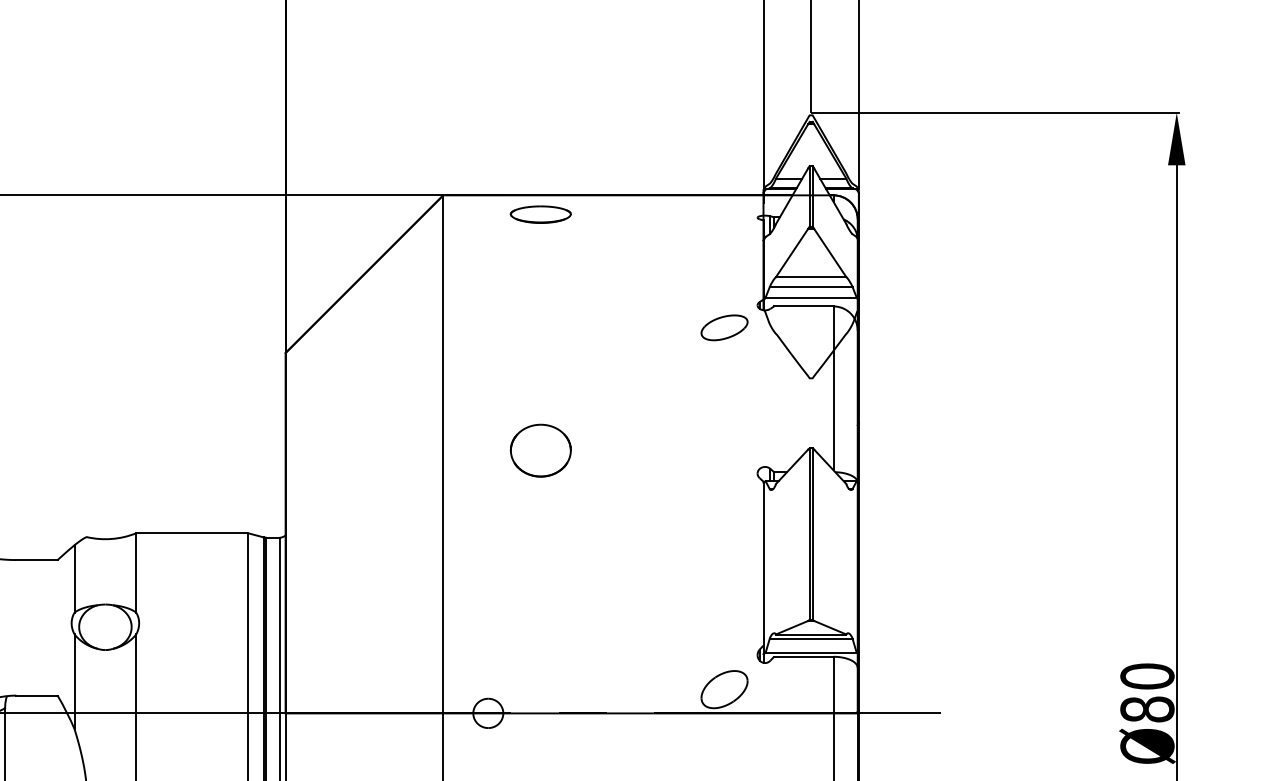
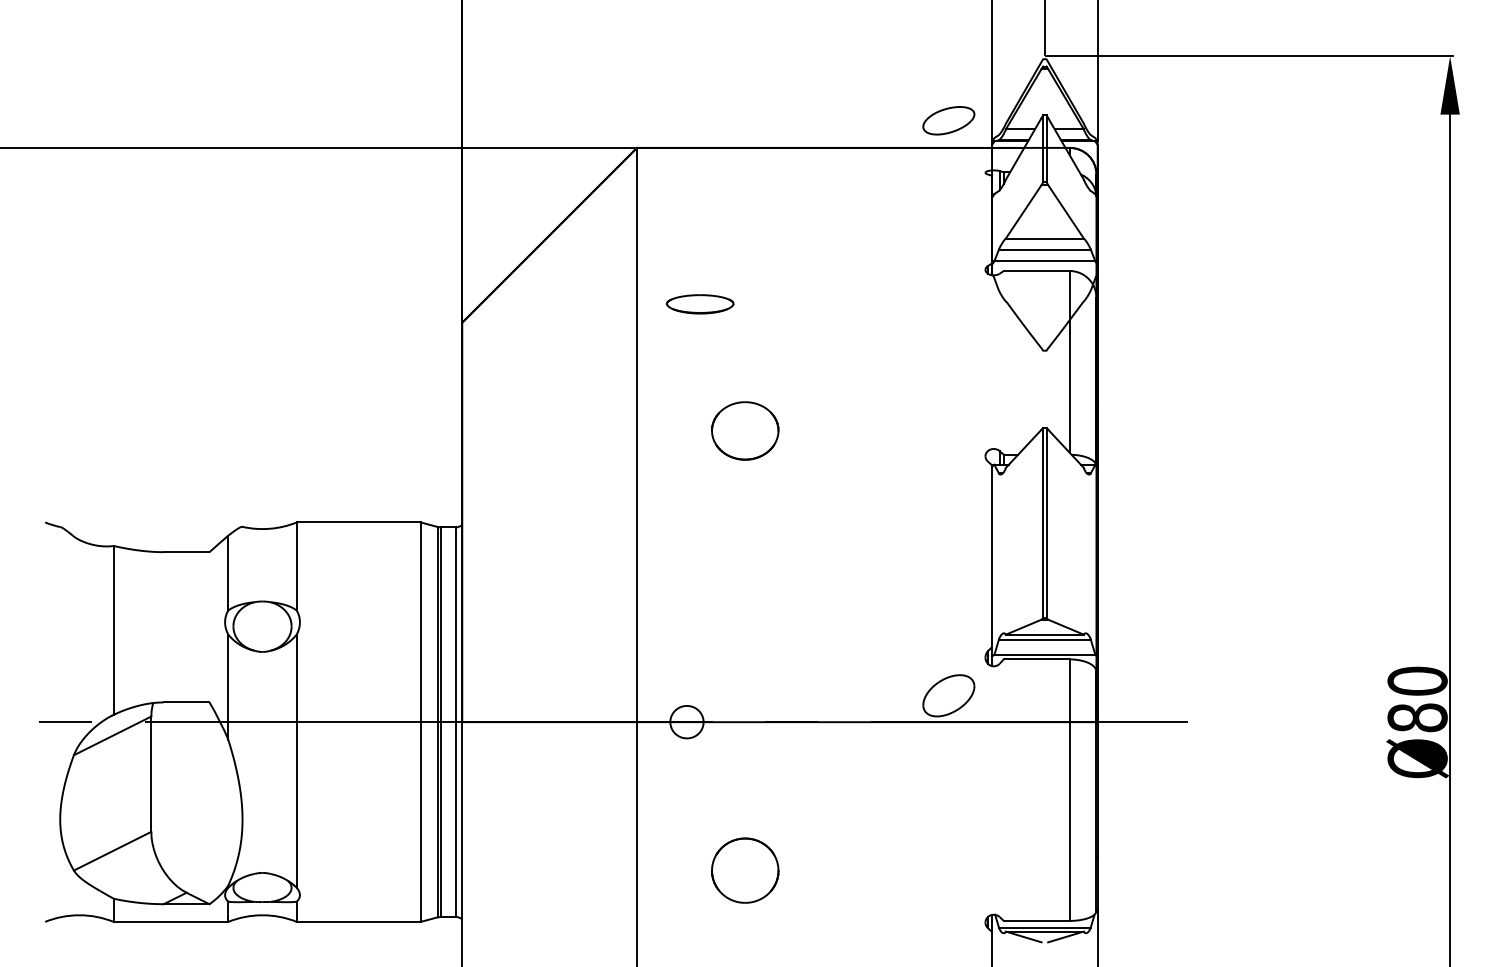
part: (541, 214) -> (700, 304), moved
part: (724, 327) -> (948, 120), moved

